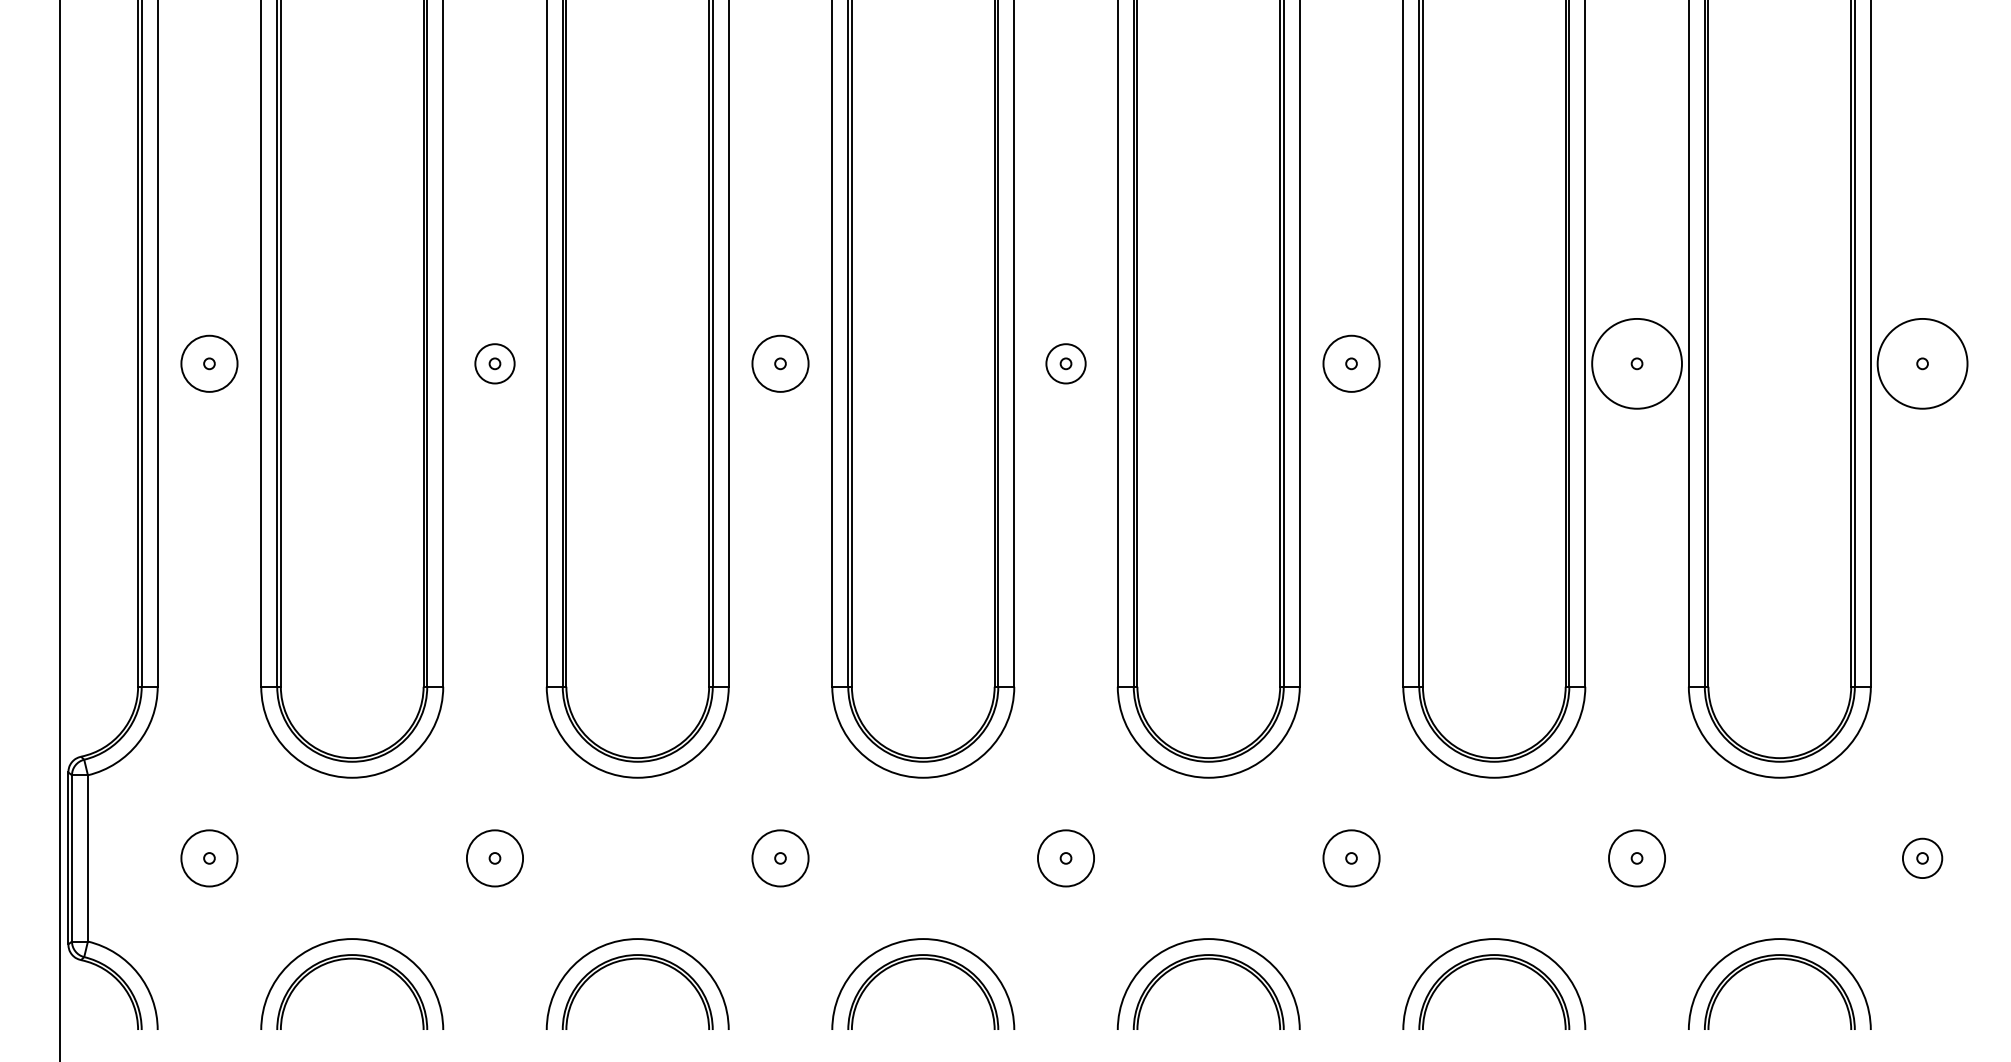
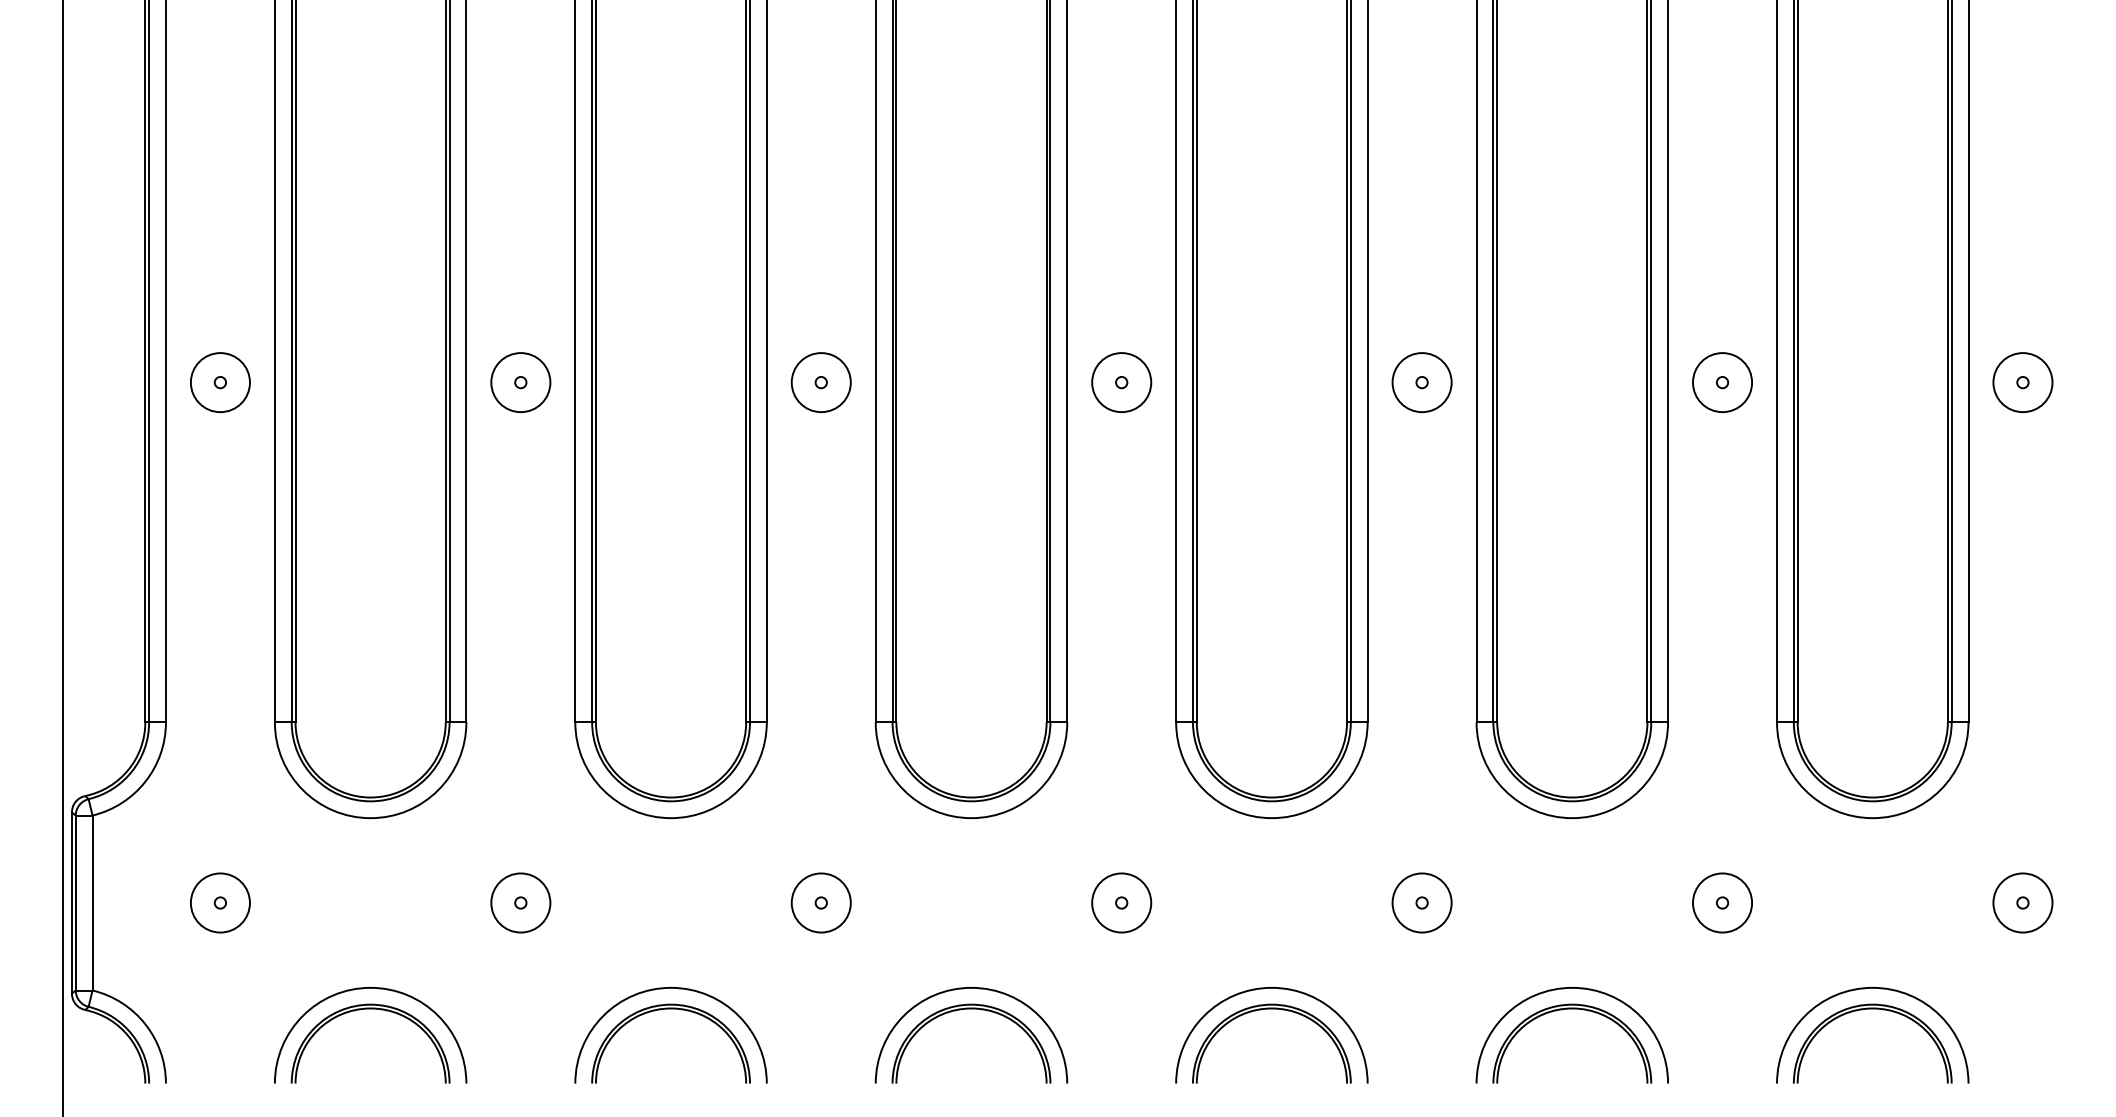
circle: (494, 363) -> (520, 382), size x1.43
circle: (1065, 363) -> (1121, 382), size x1.43
circle: (1637, 363) -> (1722, 382), size x0.62
circle: (1922, 363) -> (2022, 382), size x0.62
circle: (1922, 858) -> (2022, 903), size x1.43

